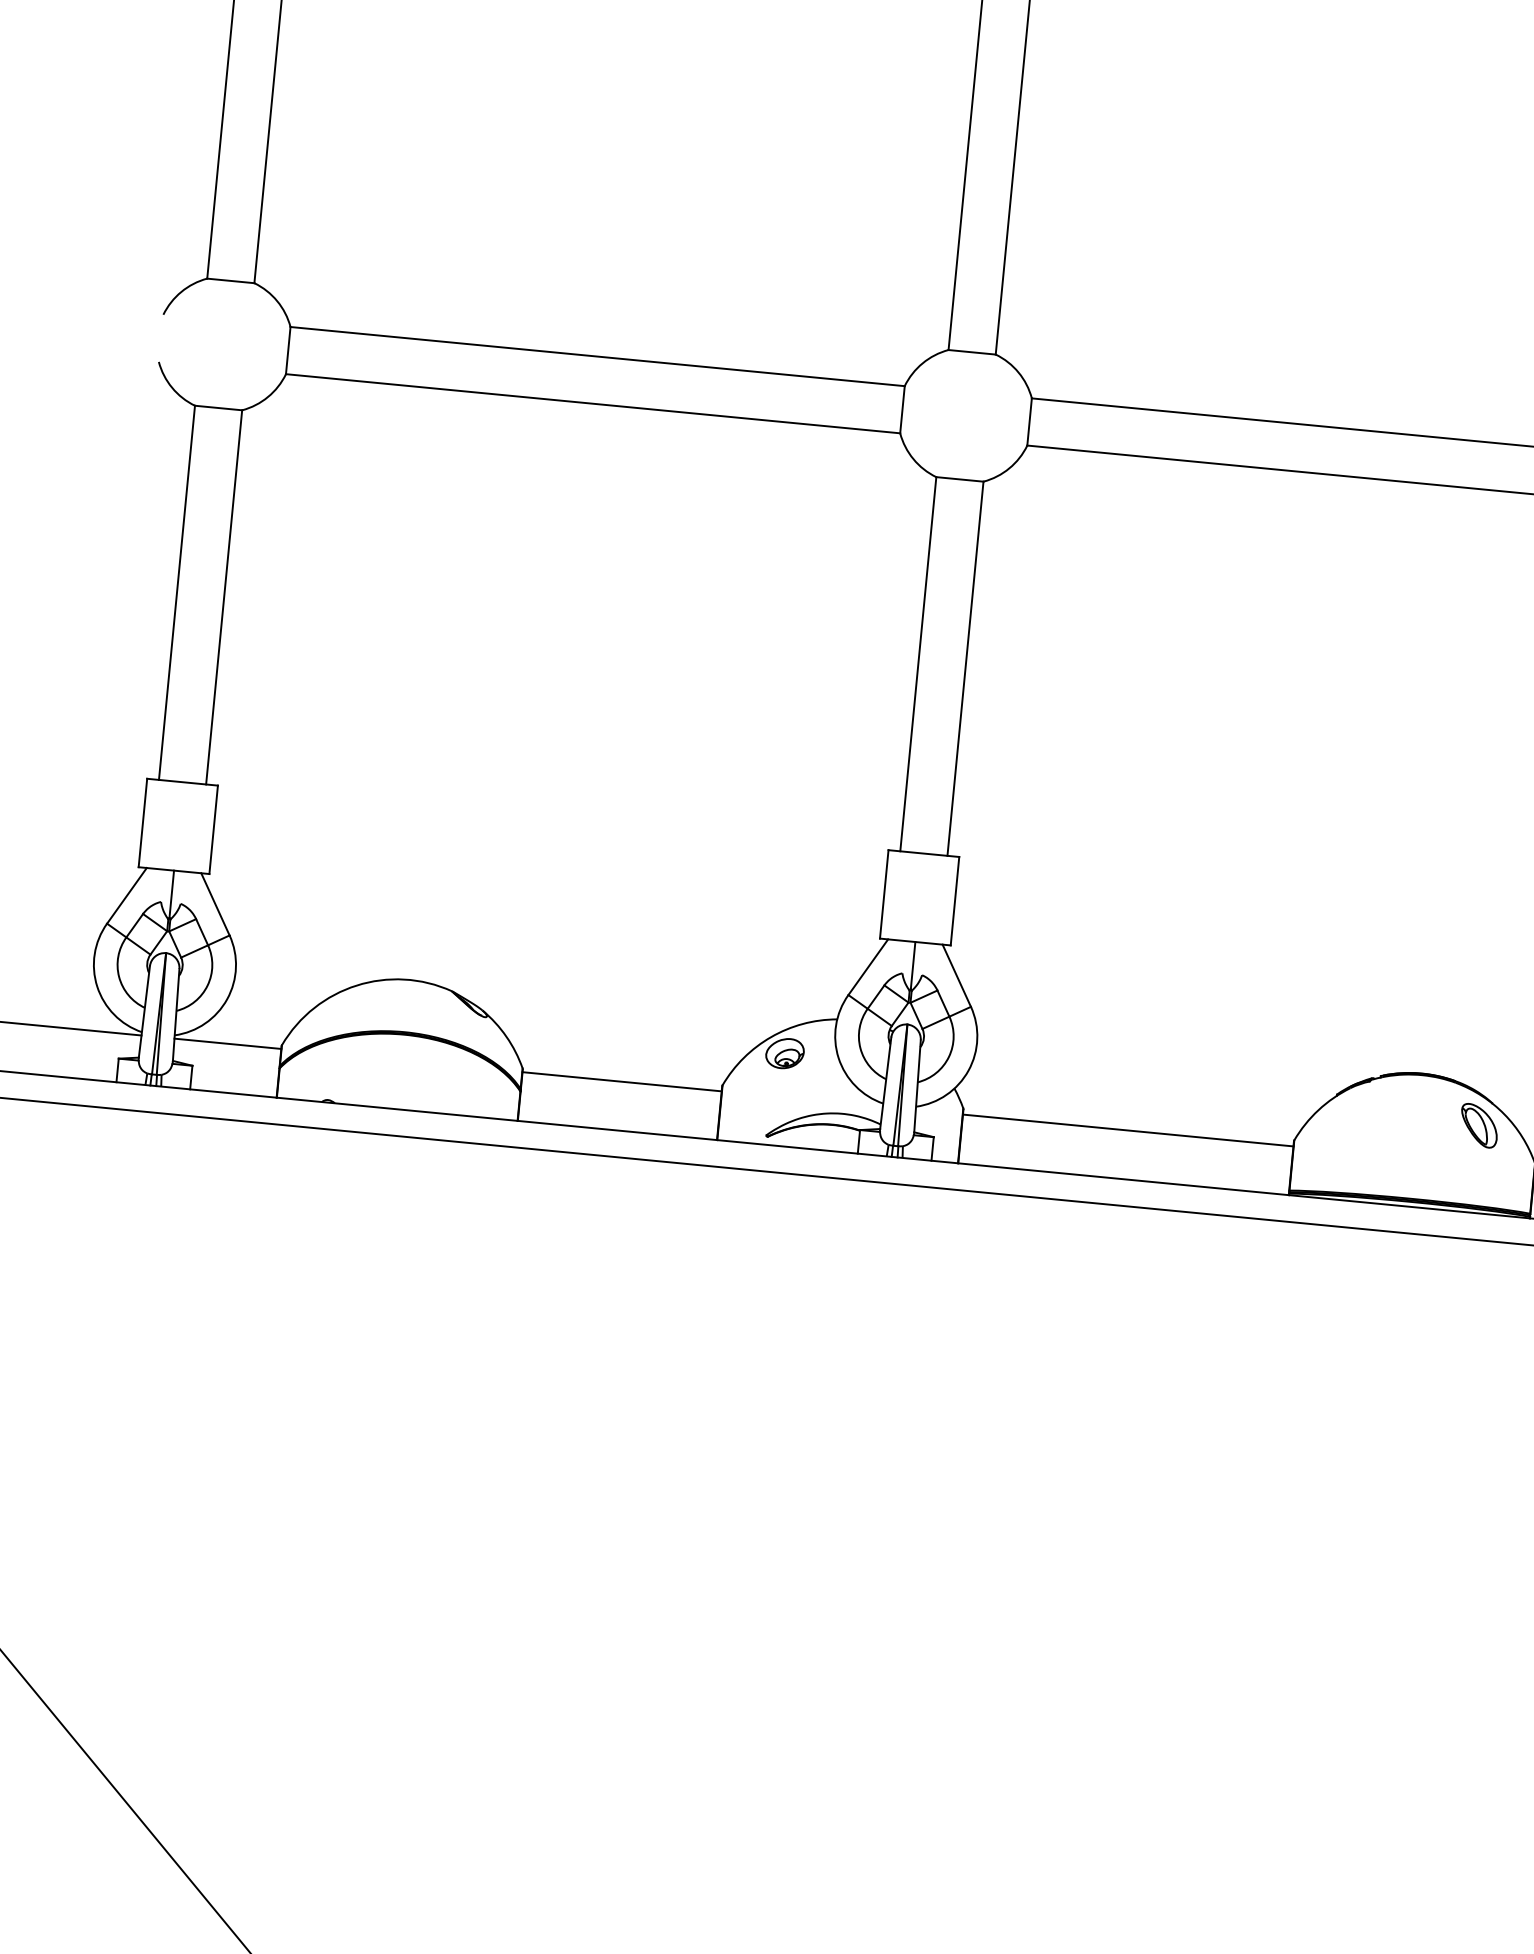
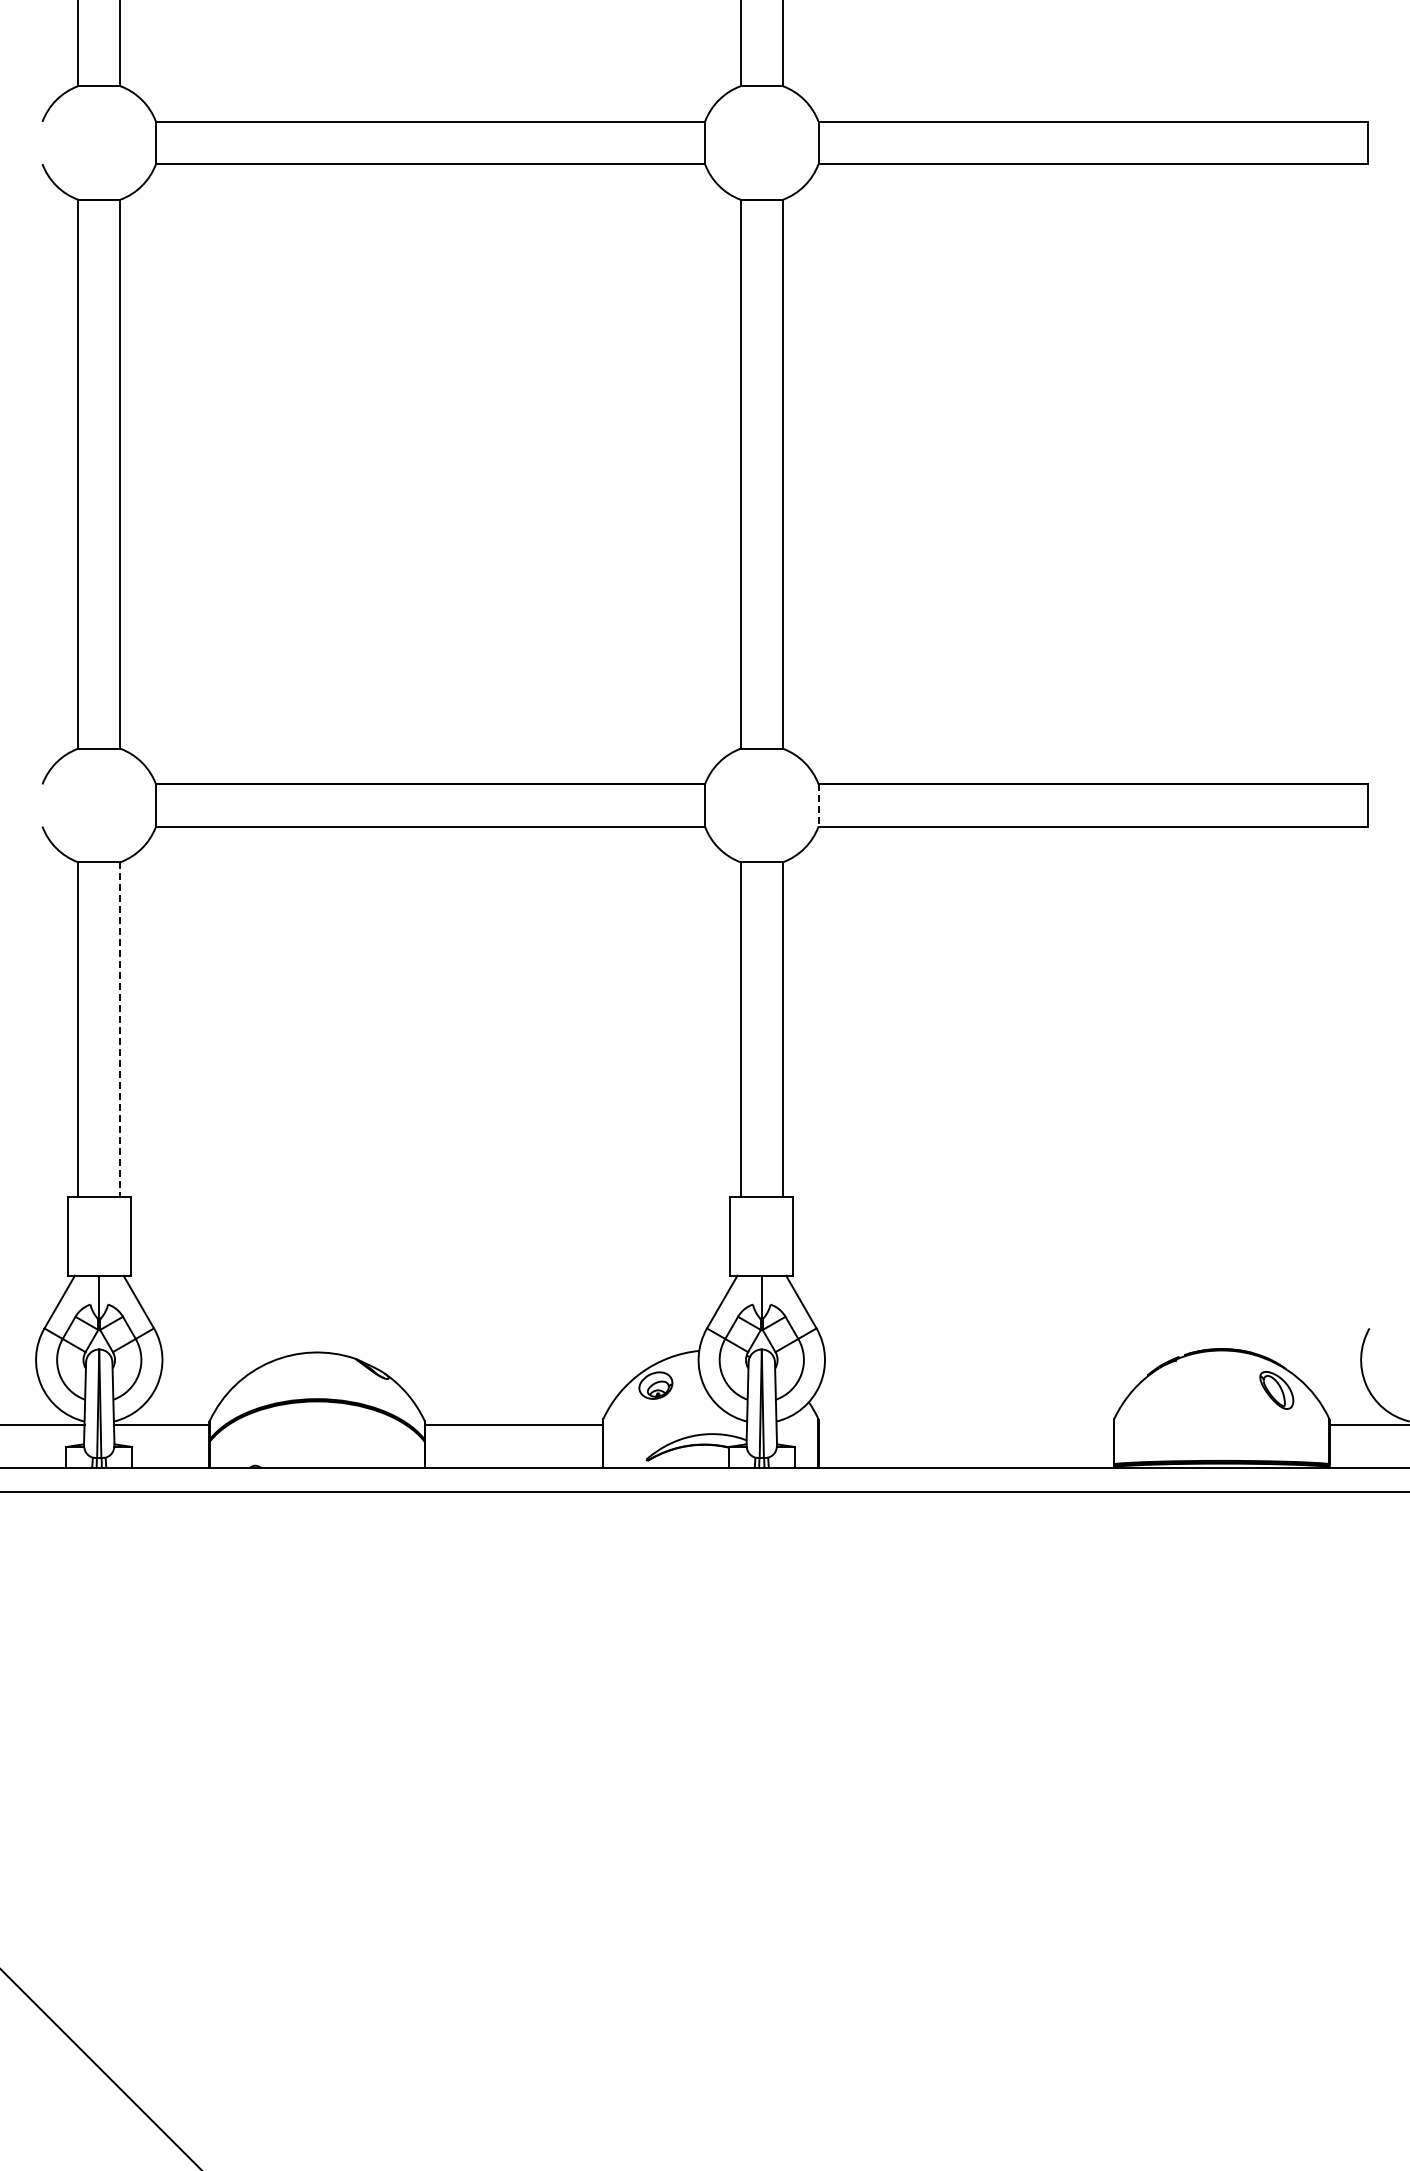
line: (1029, 423) -> (818, 806), solid -> dashed
line: (224, 598) -> (120, 1030), solid -> dashed
line: (1128, 1130) -> (966, 1424), removed

